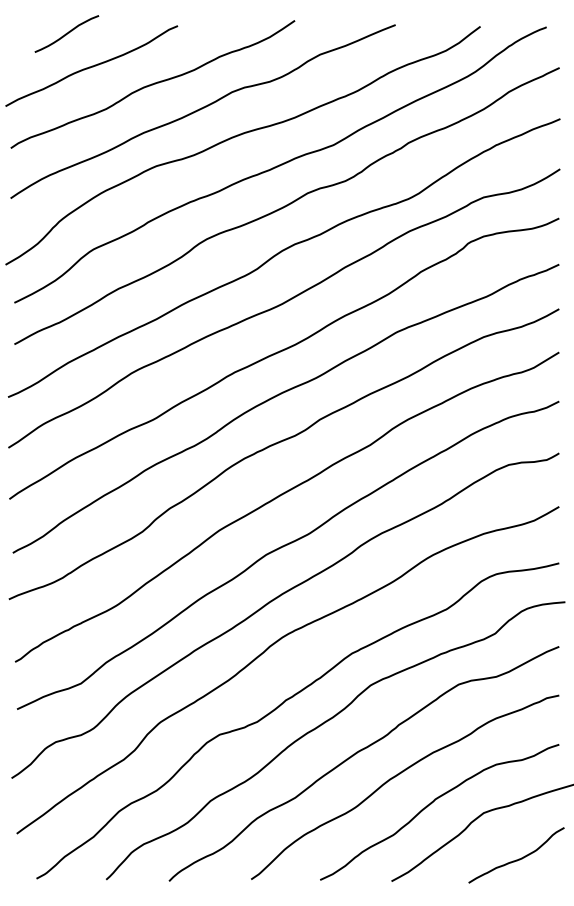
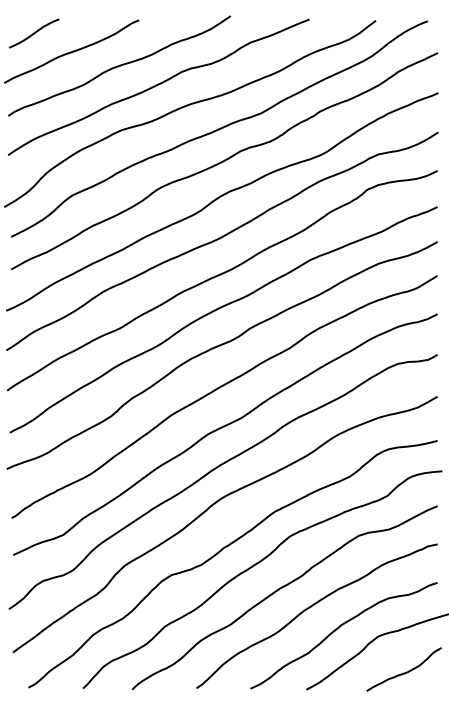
curve: (67, 33) -> (34, 33), moved

